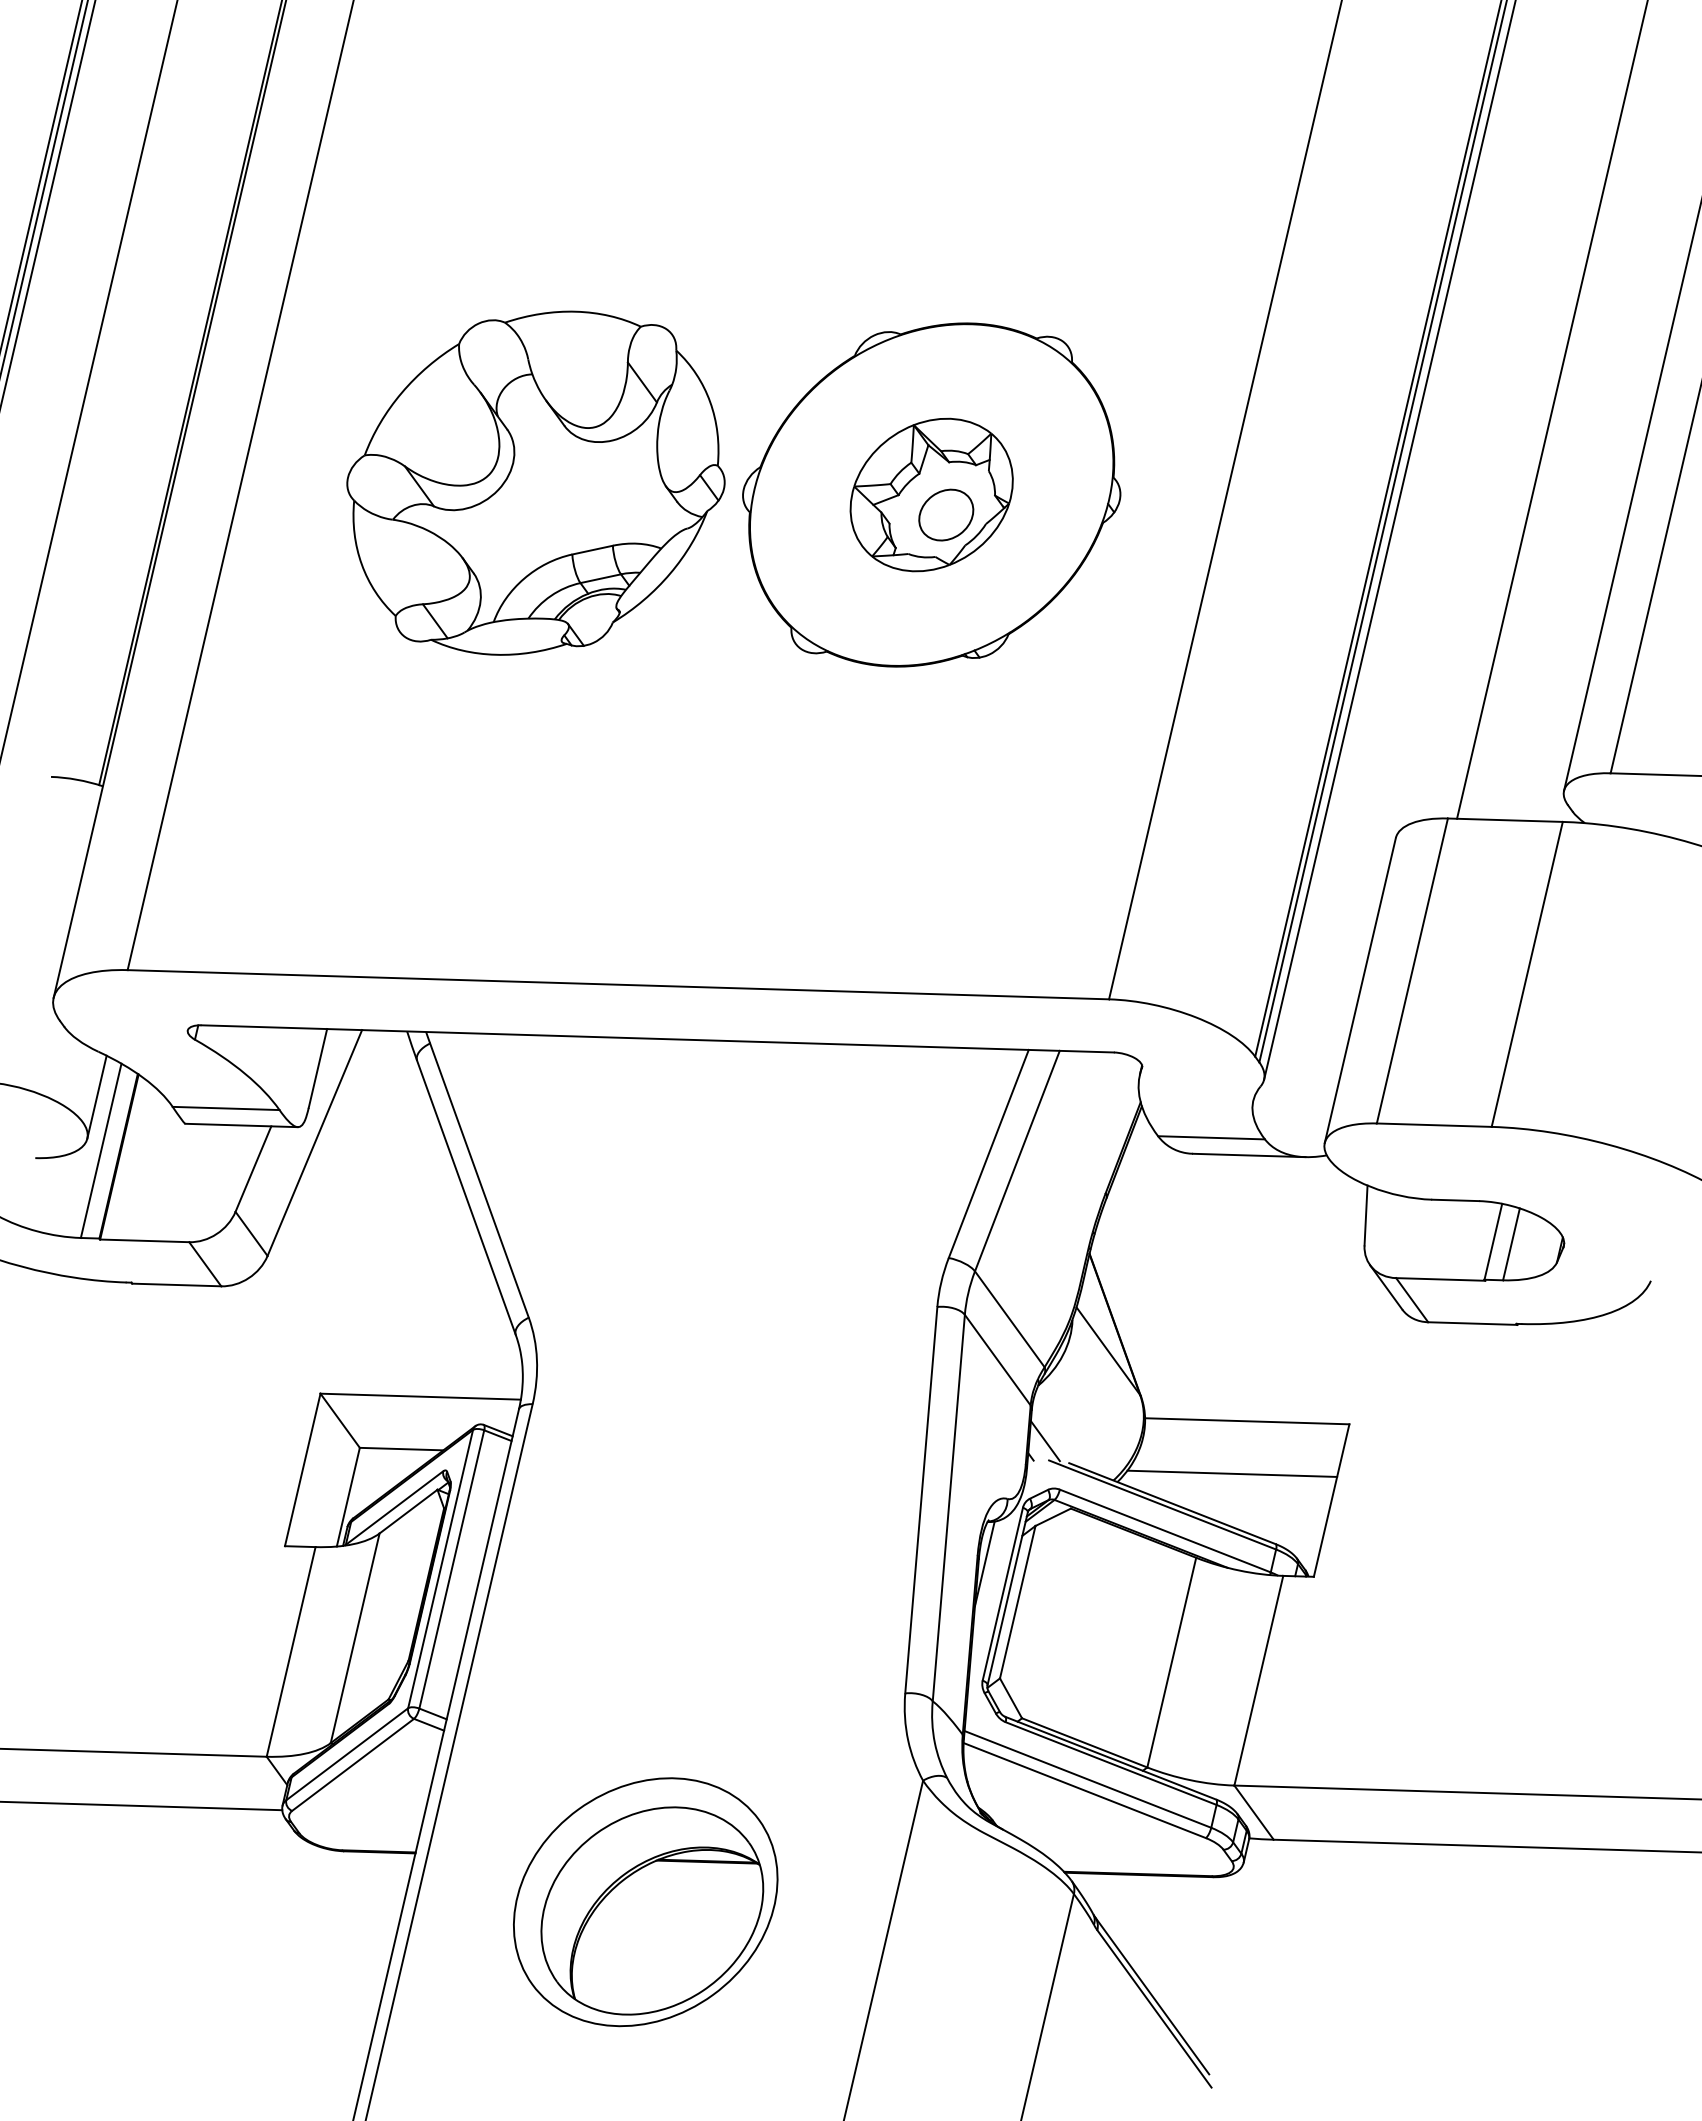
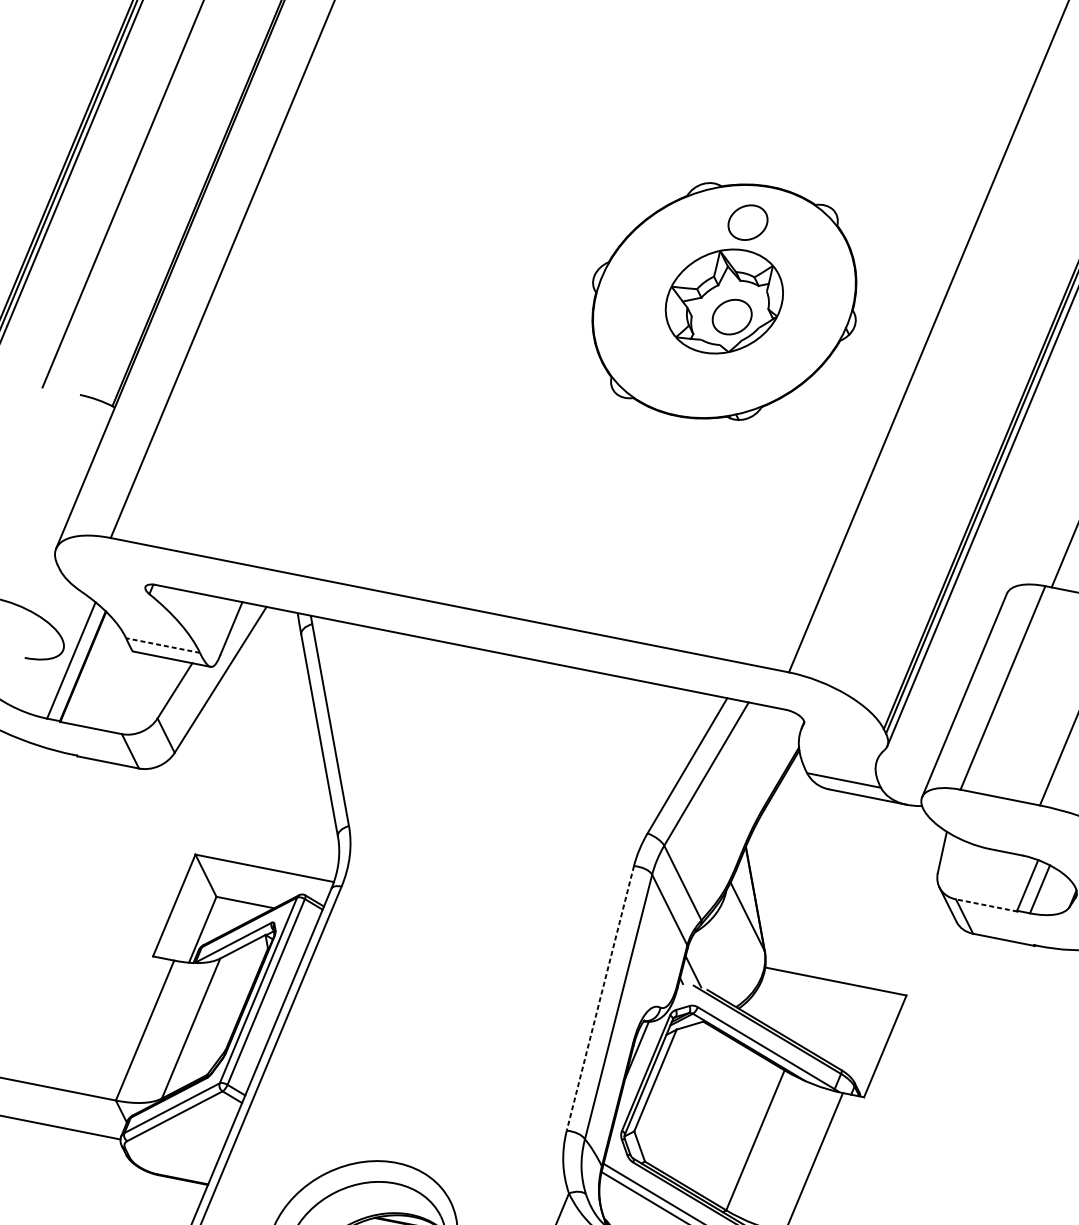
part: (946, 378) -> (748, 222), added
part: (535, 482) -> (450, 246), removed
line: (96, 1096) -> (74, 622), removed
line: (225, 1108) -> (162, 645), solid -> dashed
line: (1440, 1279) -> (986, 905), solid -> dashed
line: (1232, 1473) -> (819, 1016), removed
line: (921, 1500) -> (600, 998), solid -> dashed

